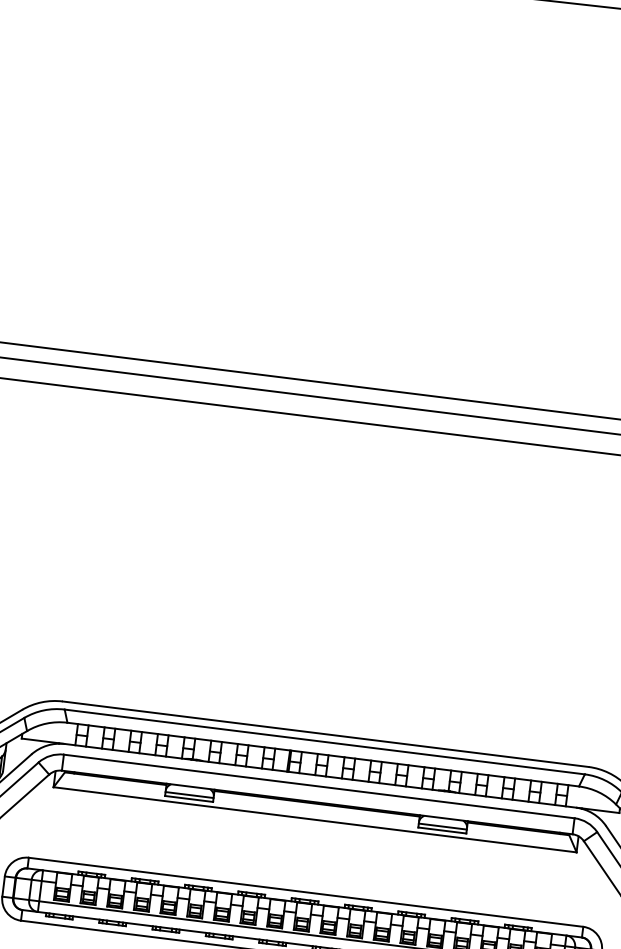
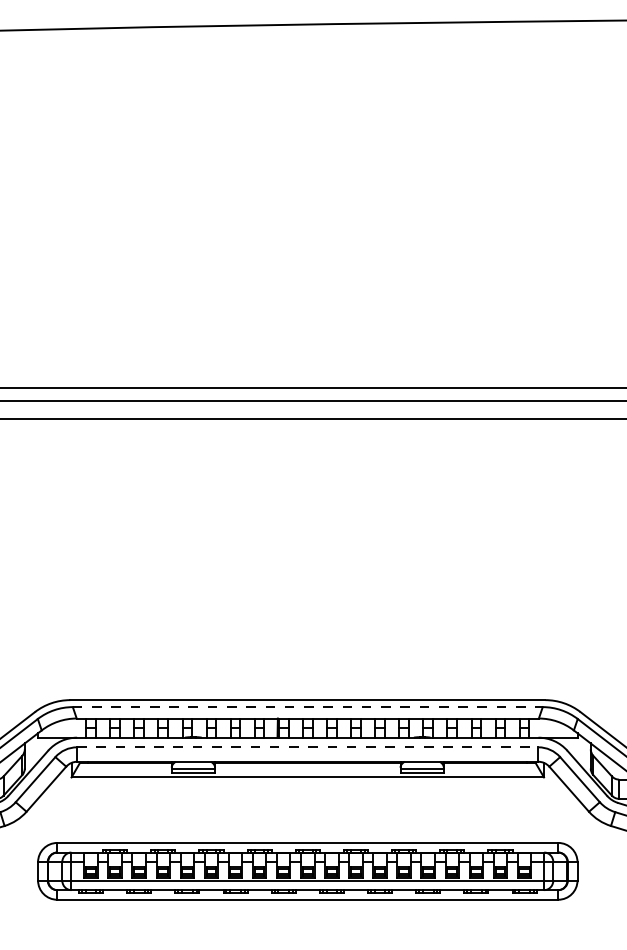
line: (324, 742) -> (307, 707), solid -> dashed
line: (318, 786) -> (307, 747), solid -> dashed

